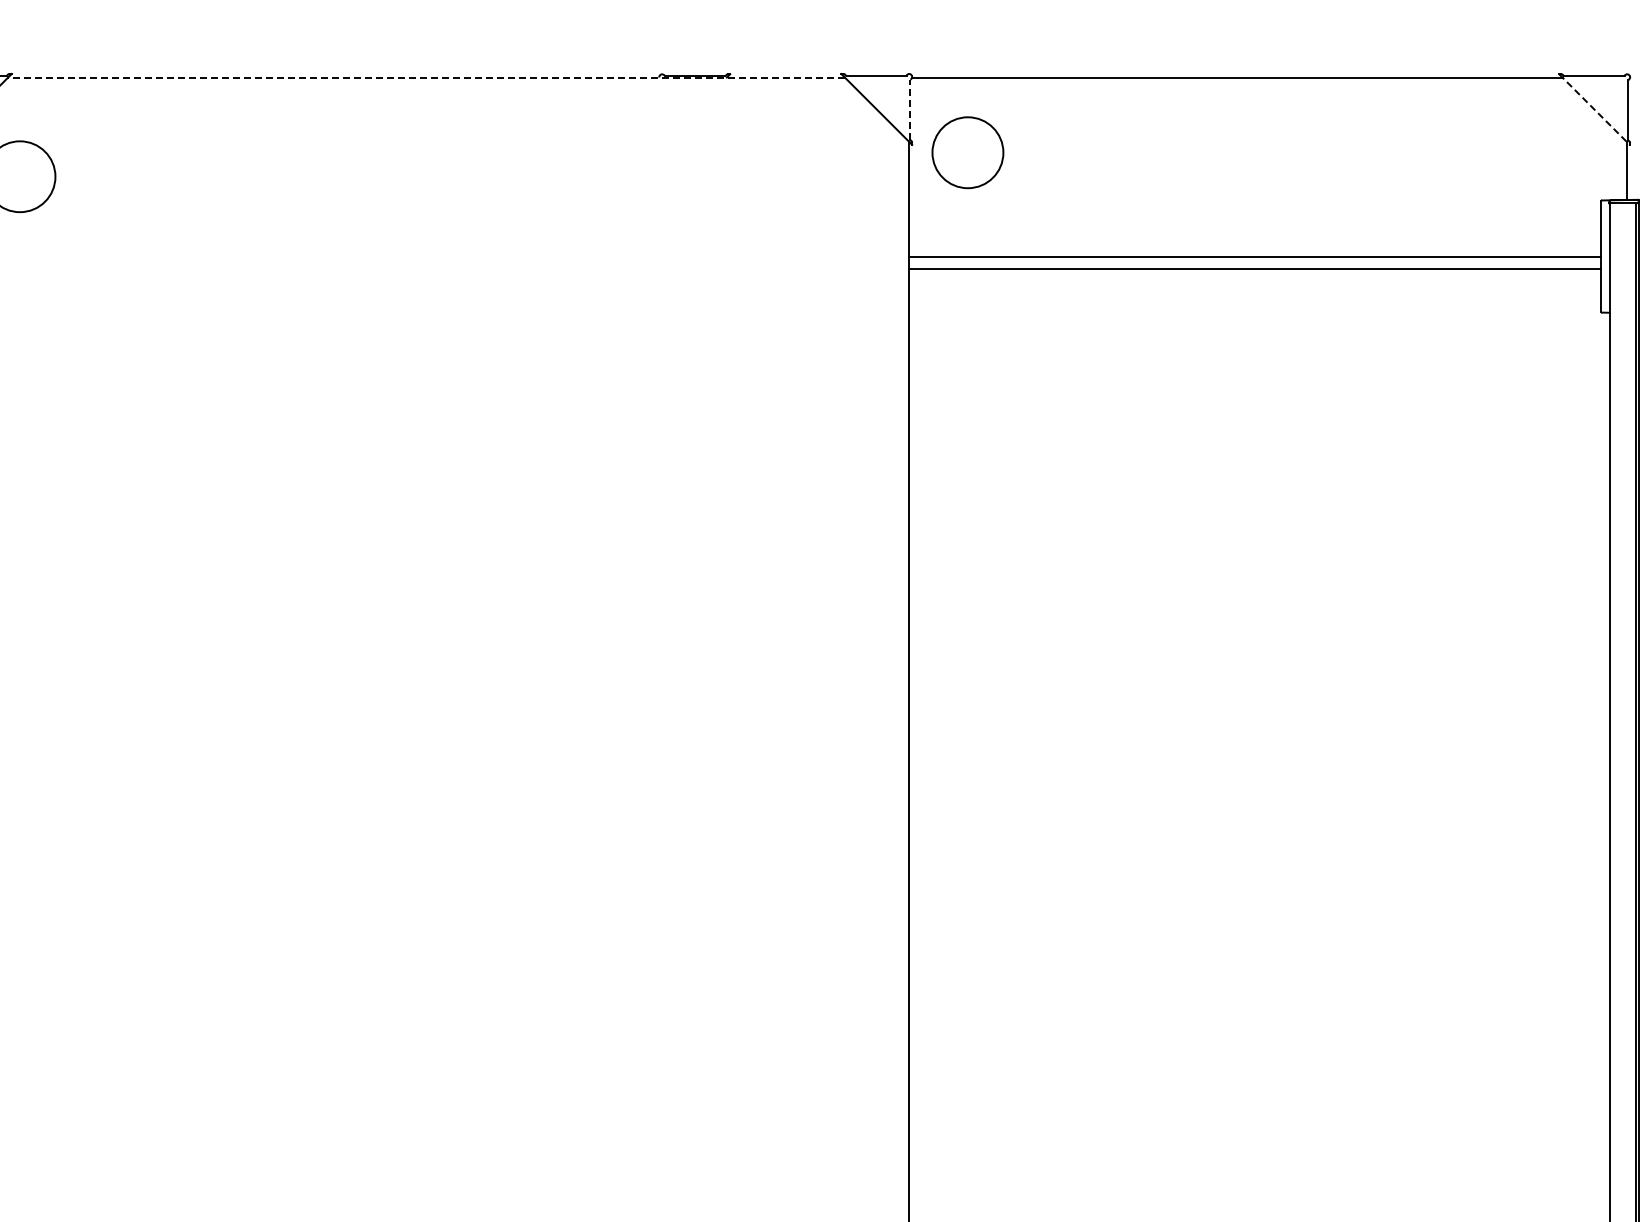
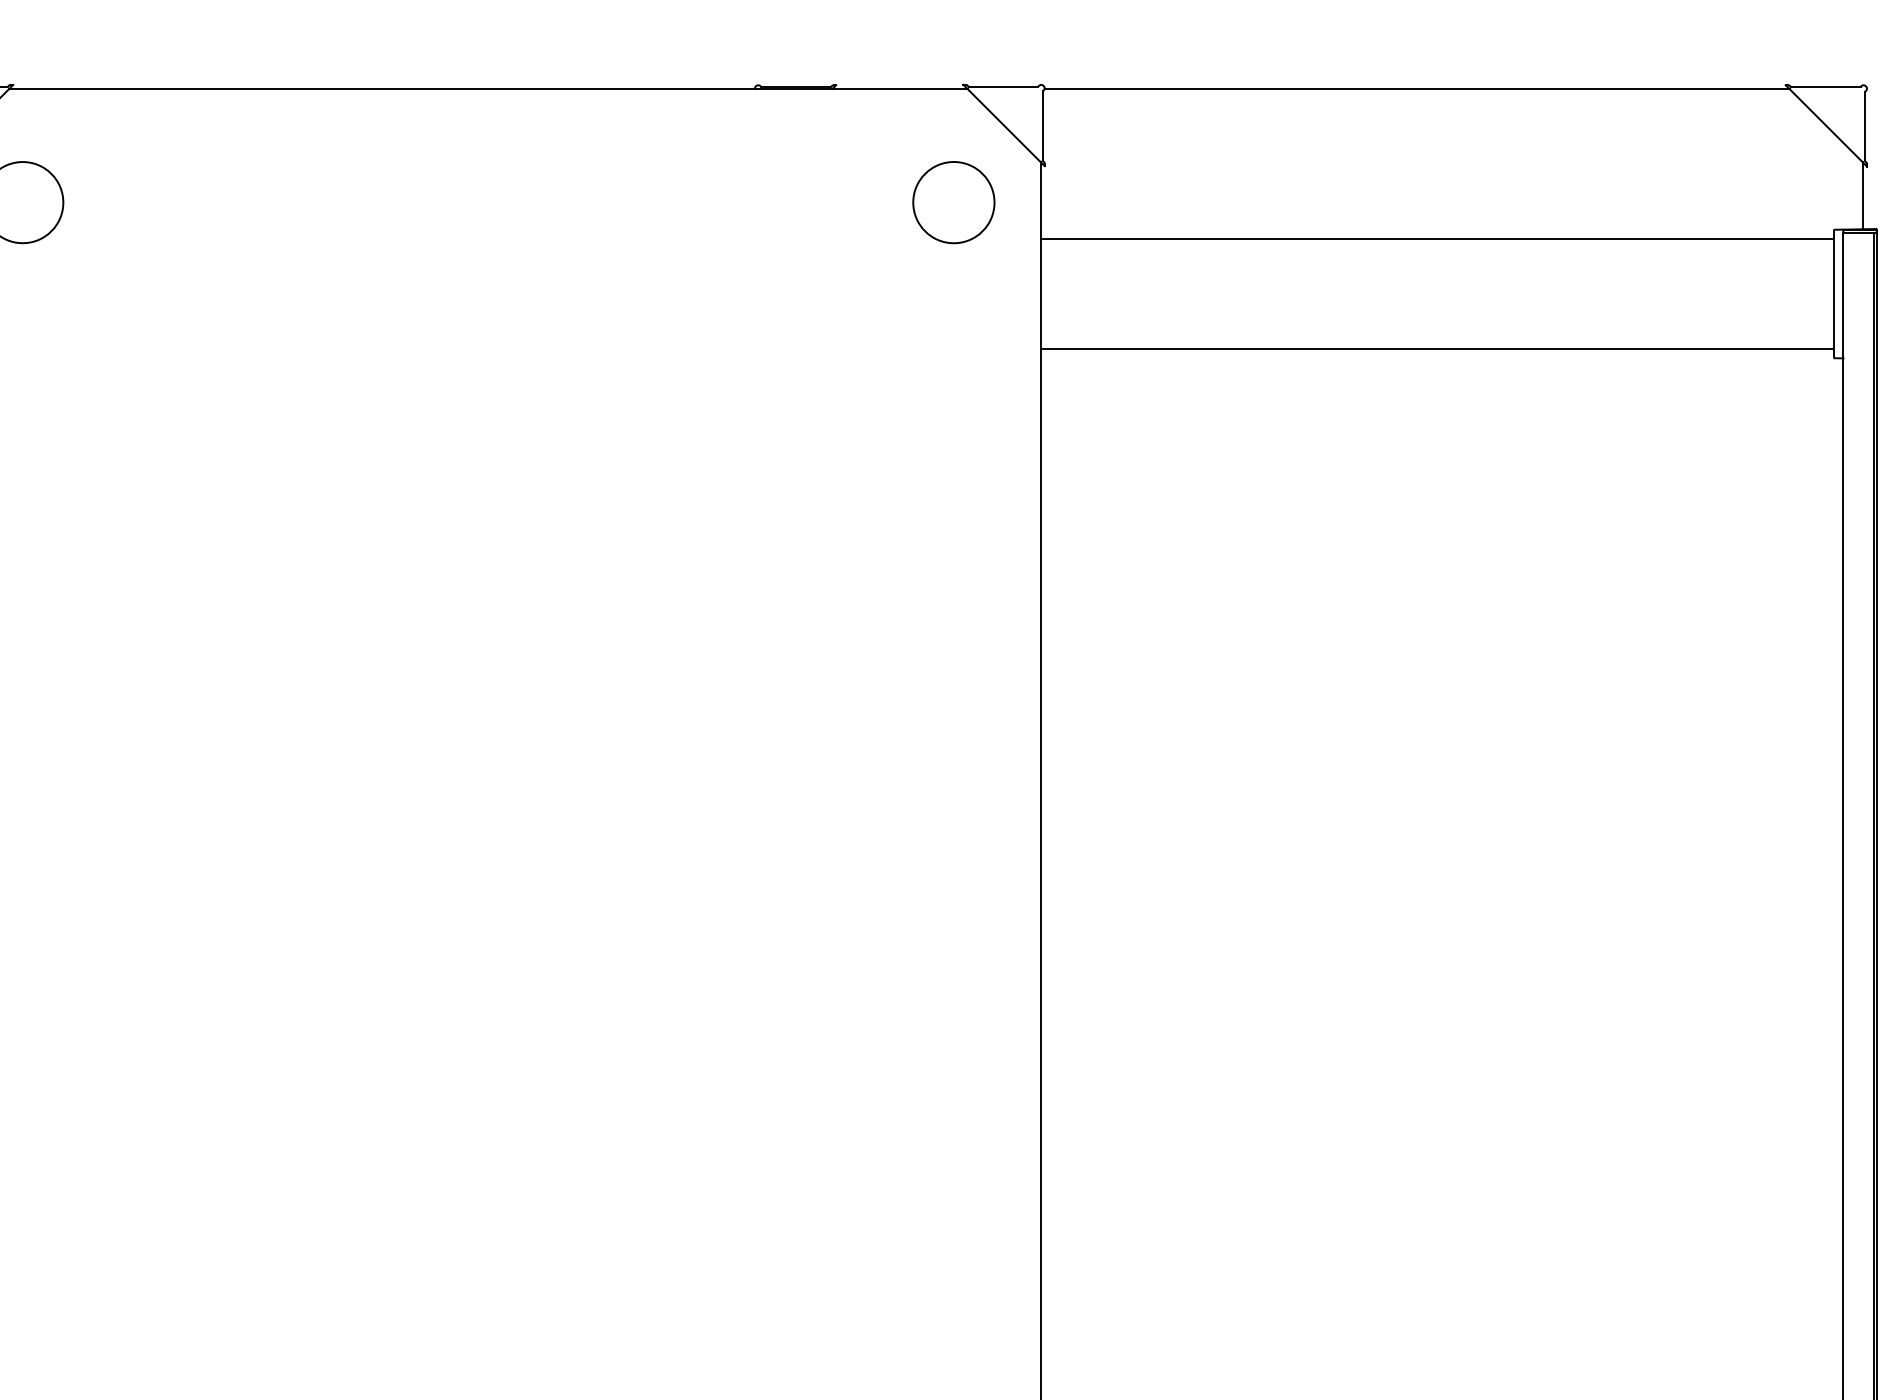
line: (426, 77) -> (488, 88), dashed -> solid
line: (910, 109) -> (1042, 125), dashed -> solid
line: (1595, 110) -> (1827, 126), dashed -> solid
circle: (967, 152) -> (953, 202), moved
line: (1254, 256) -> (1436, 348), moved
line: (1254, 269) -> (1436, 238), moved

